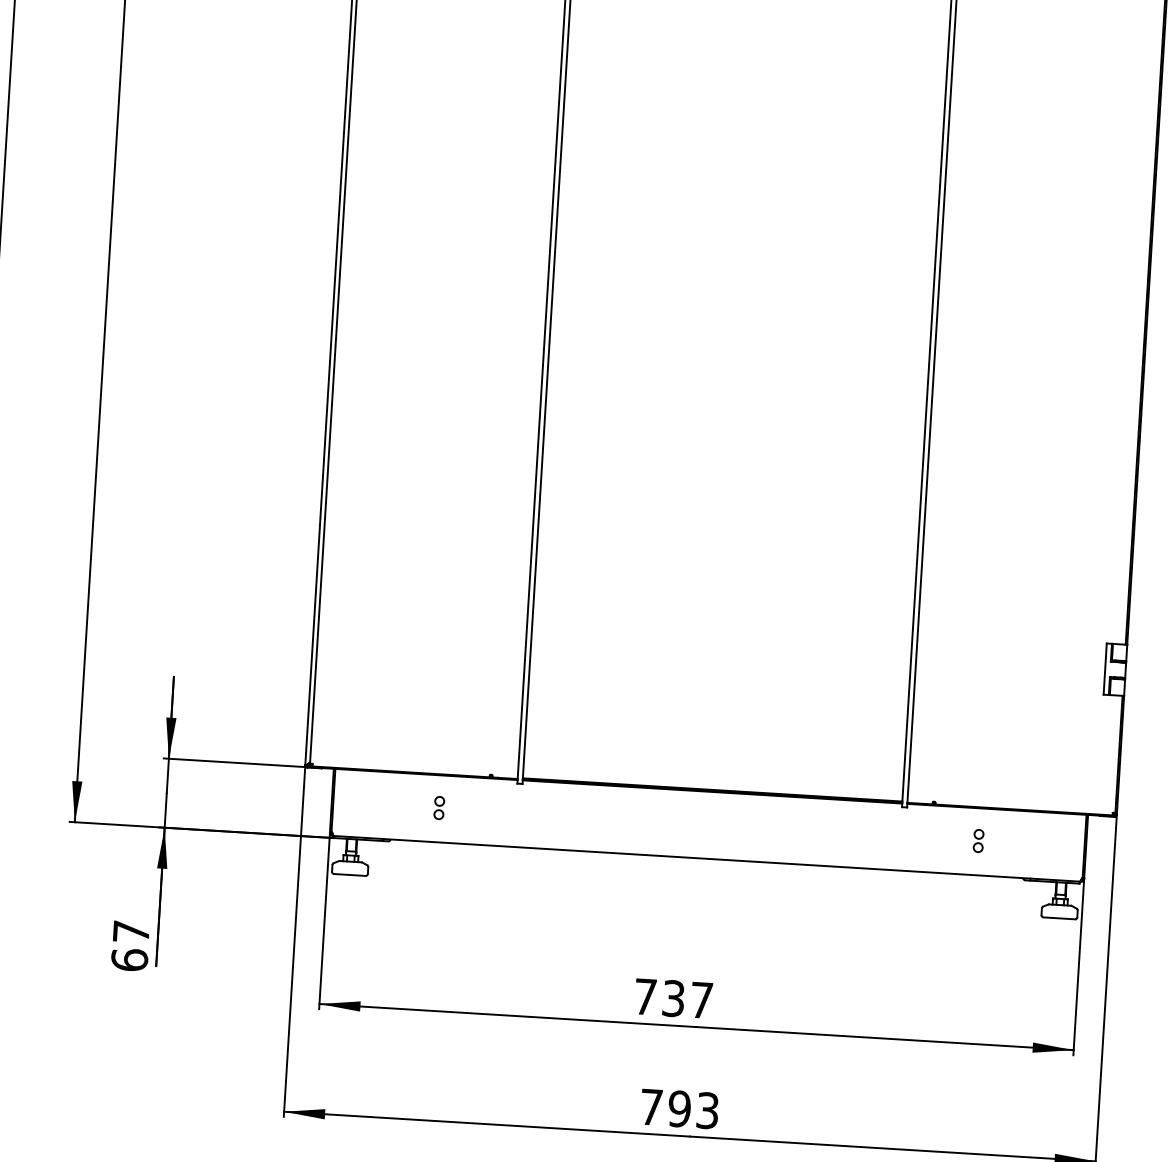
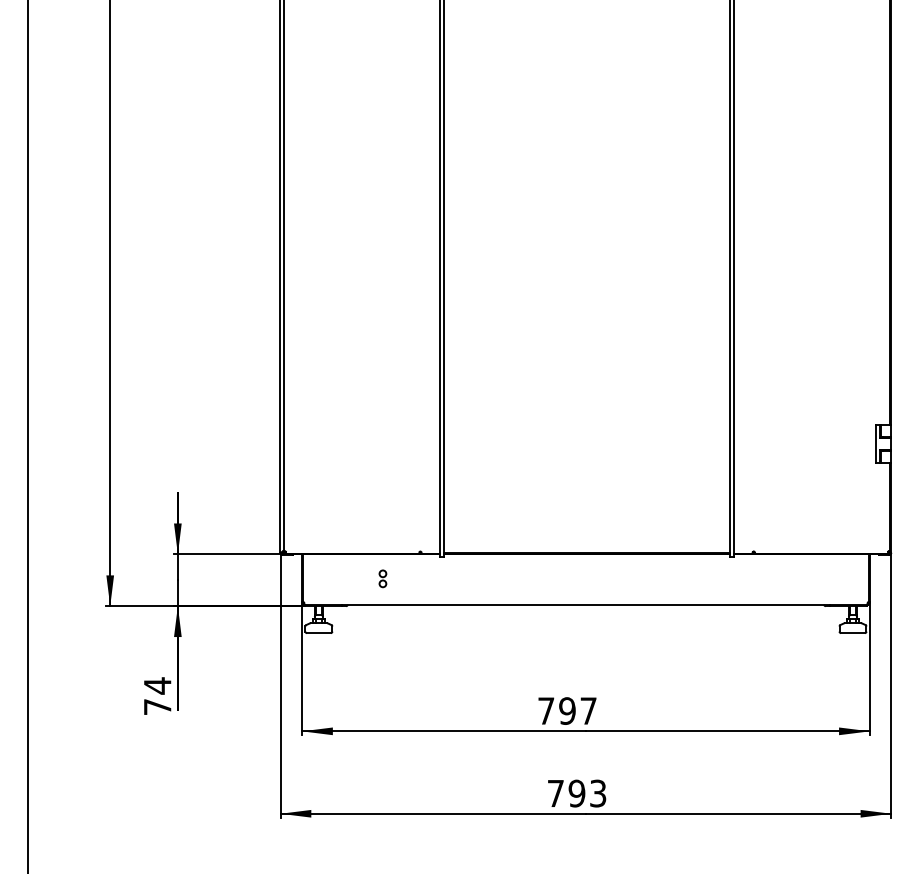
part: (978, 840) -> (788, 578), removed
text: (130, 945) -> (157, 696), 67 -> 74
text: (673, 997) -> (567, 710), 737 -> 797

